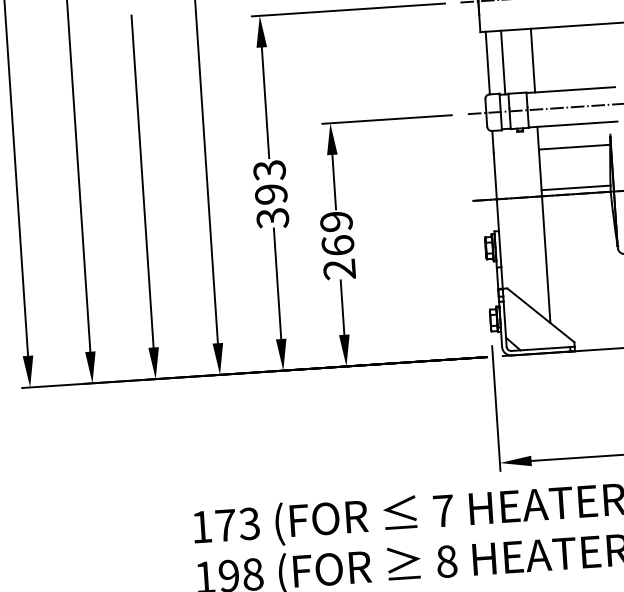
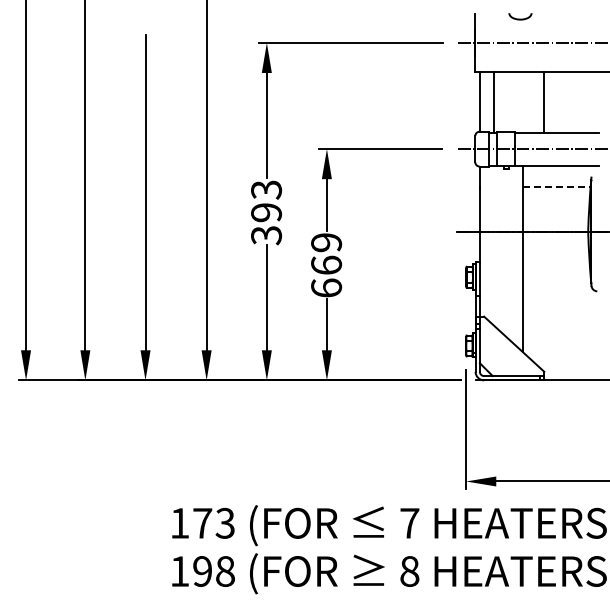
line: (532, 60) -> (543, 102), moved
line: (574, 147) -> (556, 187), solid -> dashed
line: (575, 187) -> (555, 225), removed
text: (339, 268) -> (326, 287), 269 -> 669

